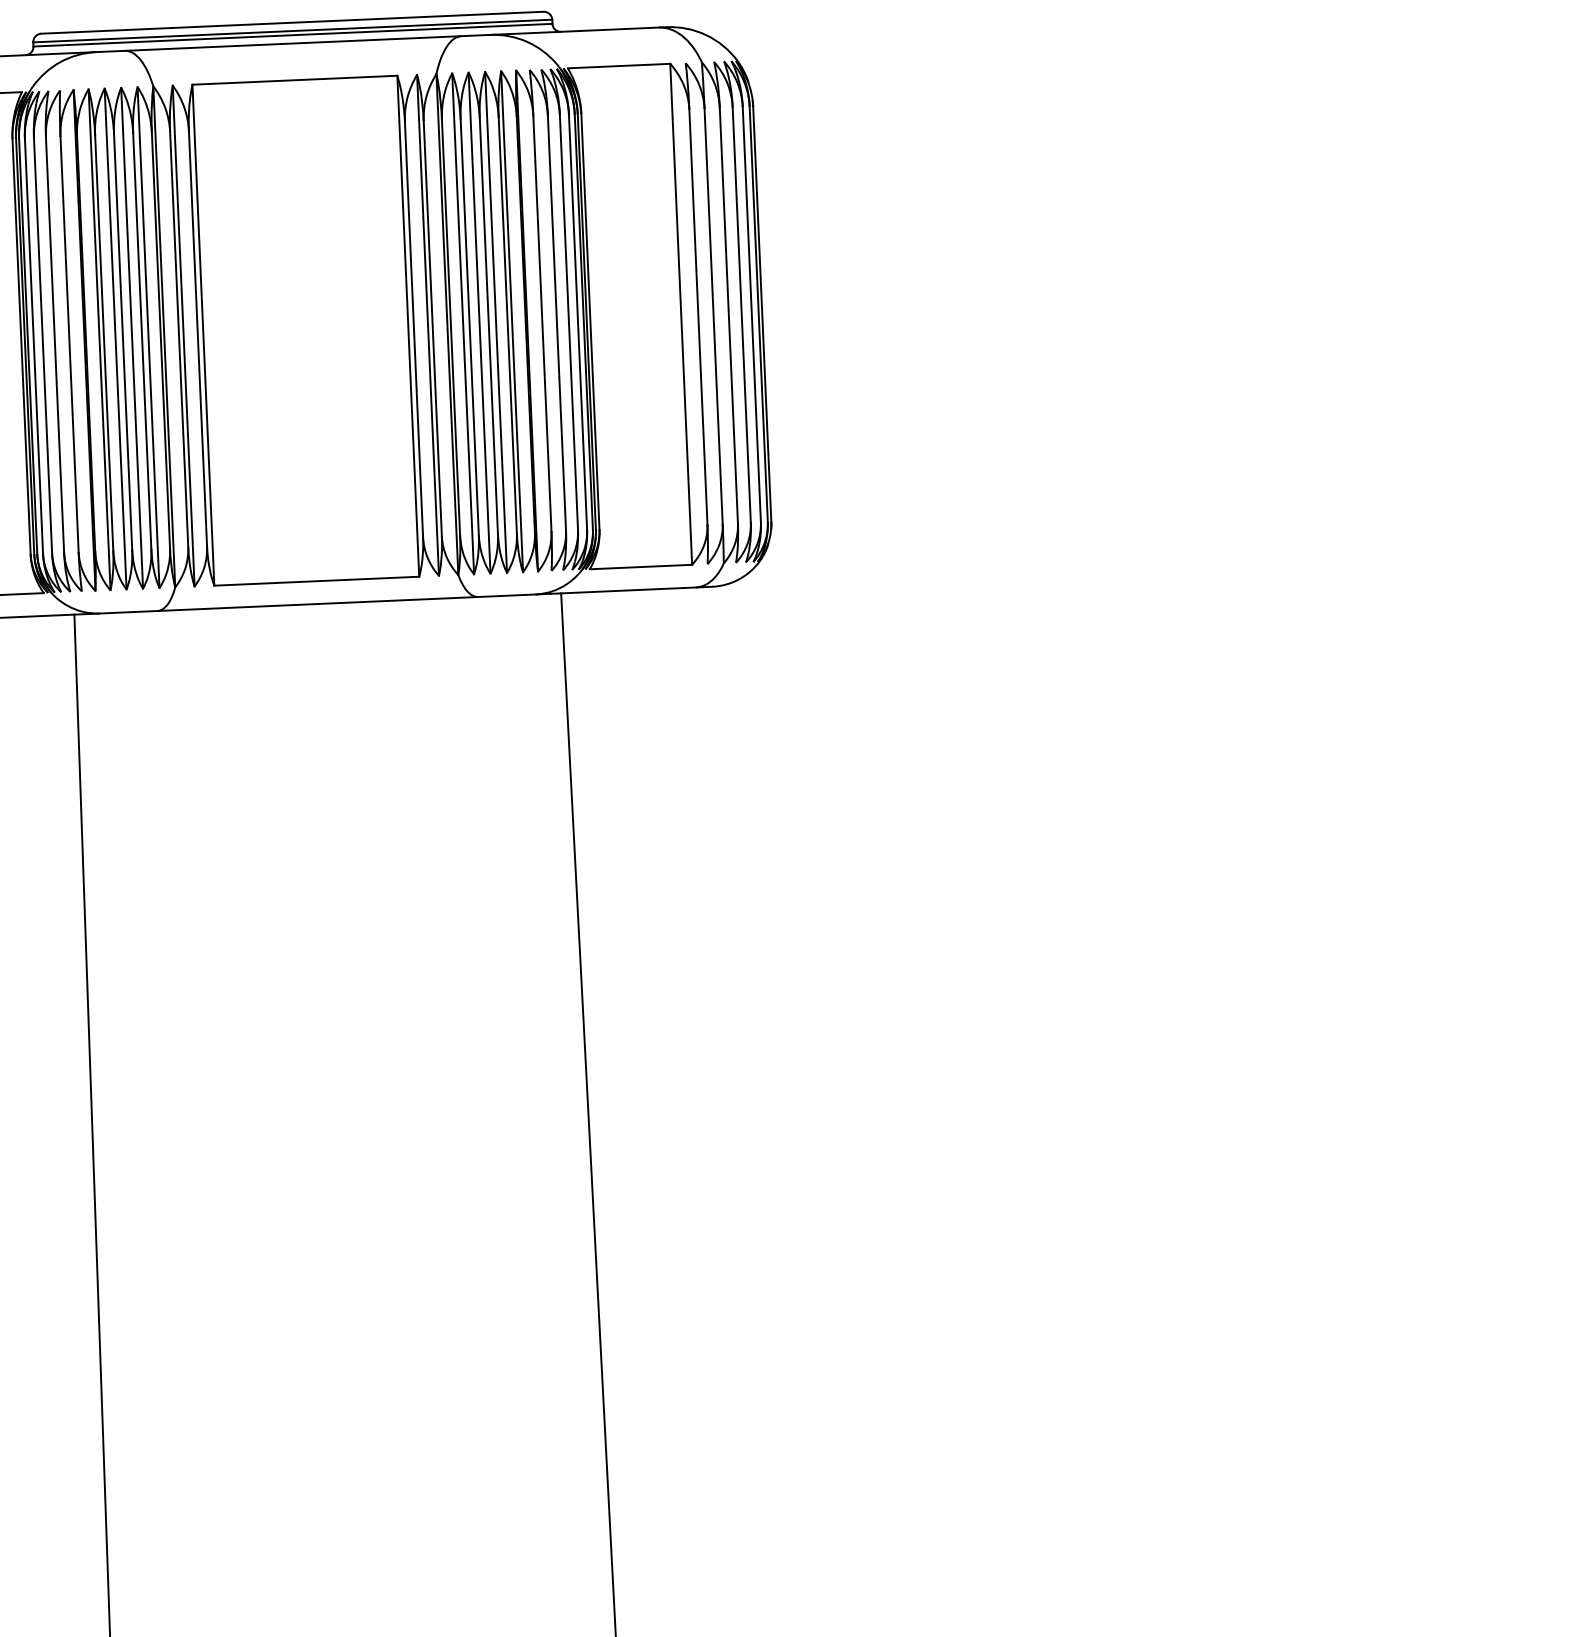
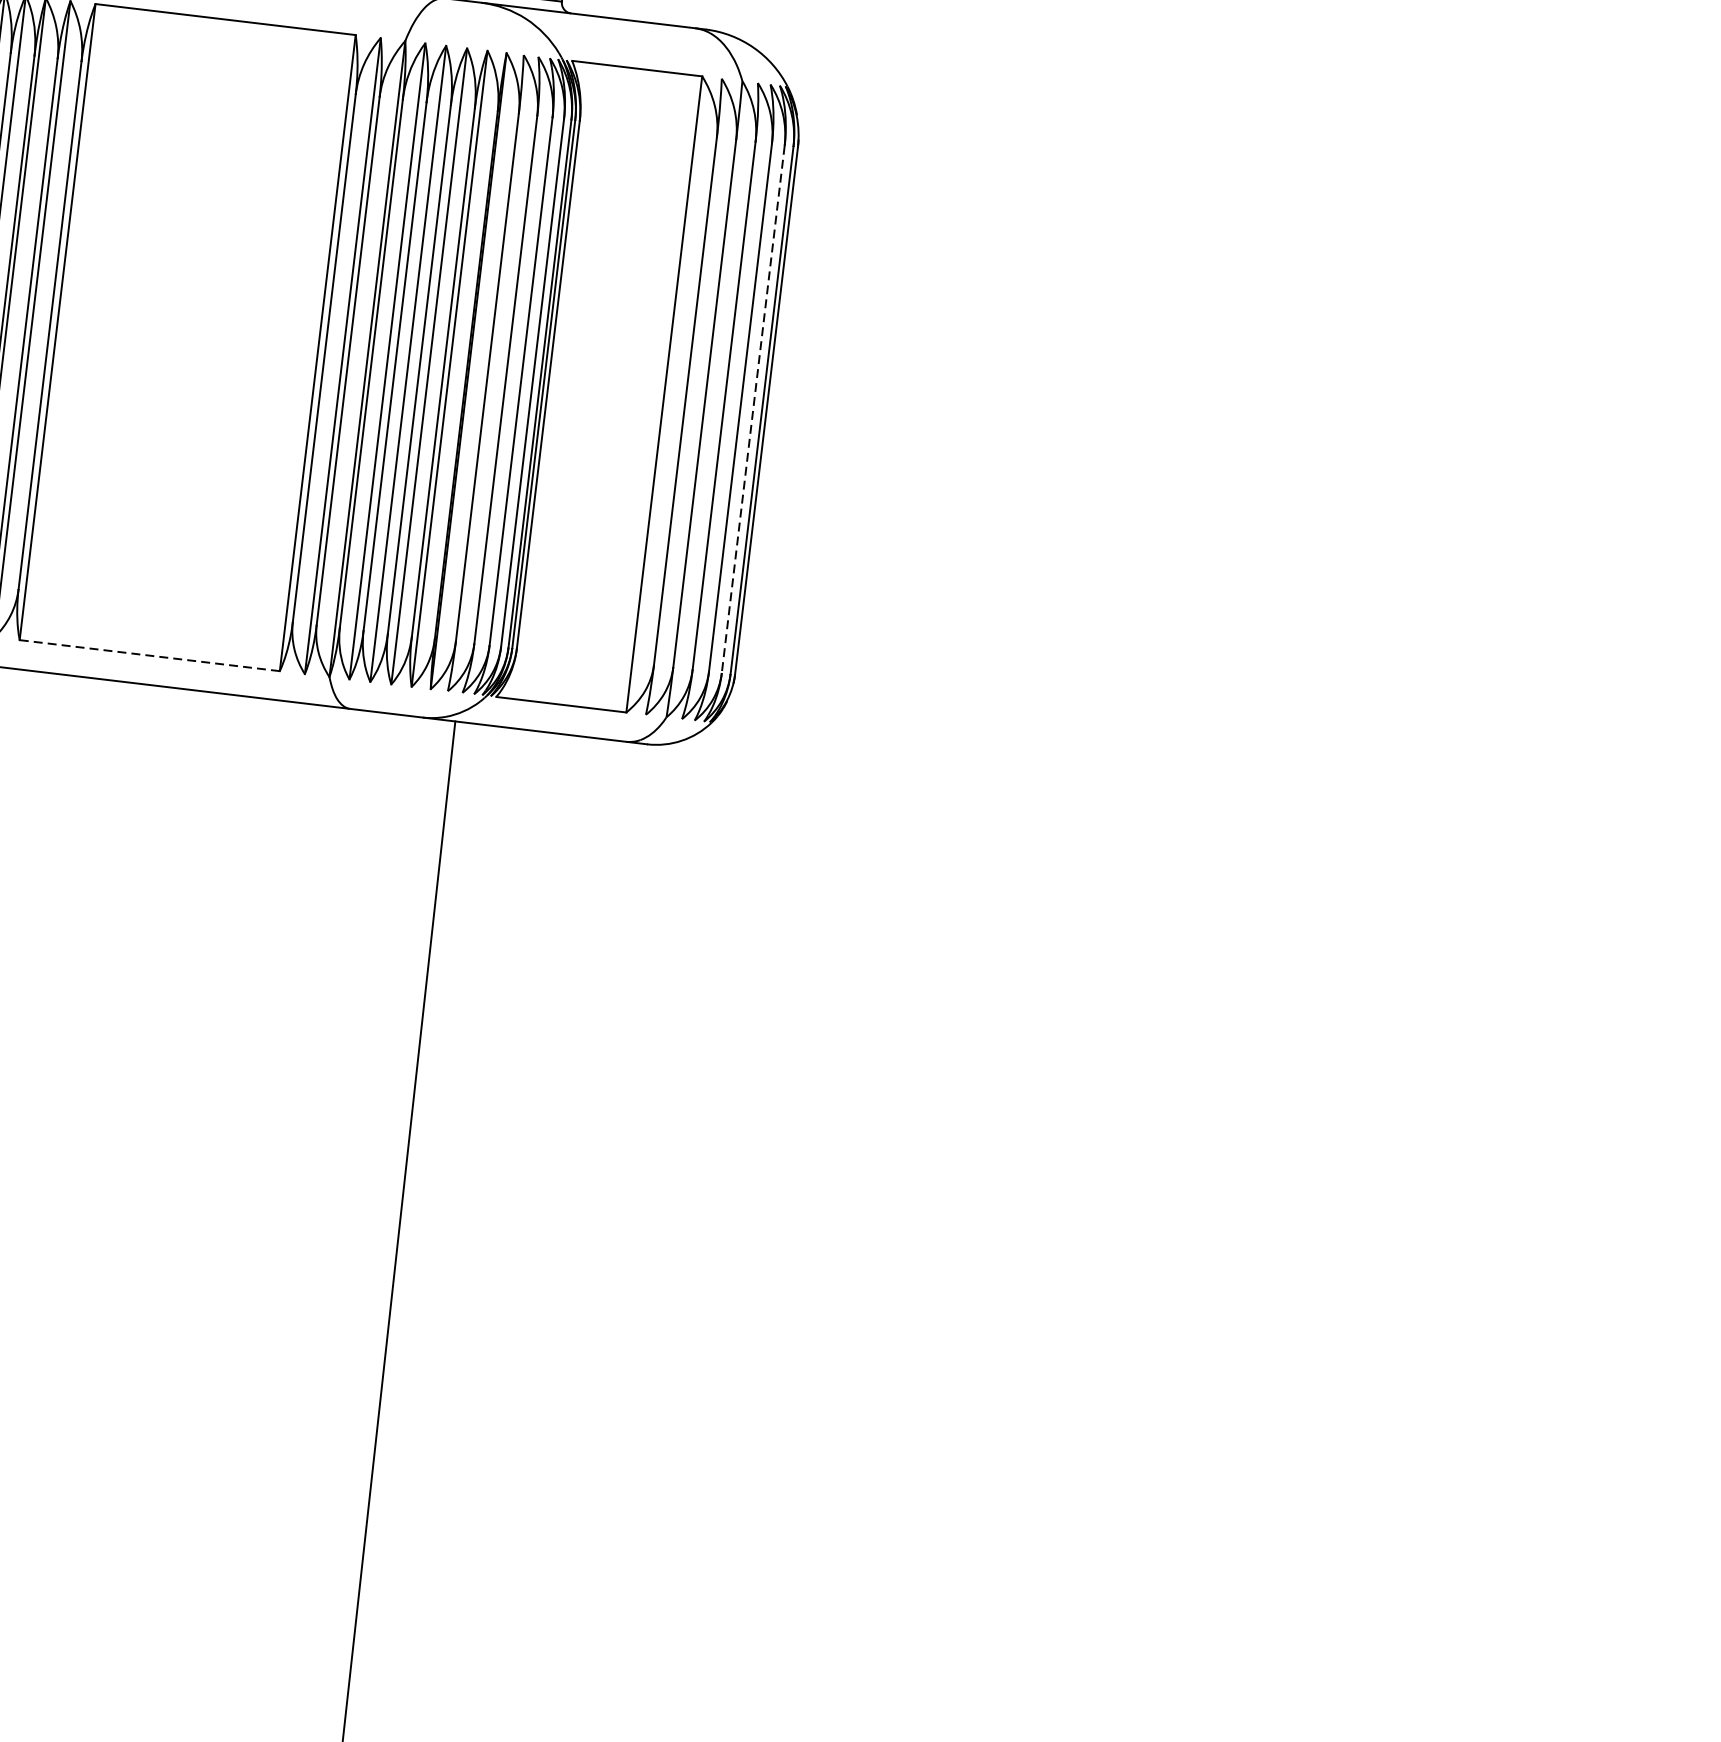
line: (751, 314) -> (752, 409), solid -> dashed
line: (316, 581) -> (149, 655), solid -> dashed

